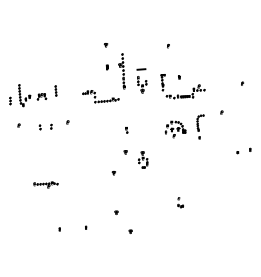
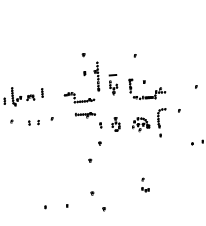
part: (200, 126) -> (161, 122), size x1.43
part: (143, 159) -> (116, 123), moved
part: (45, 184) -> (84, 114), moved
part: (180, 202) -> (145, 185), size x1.67

